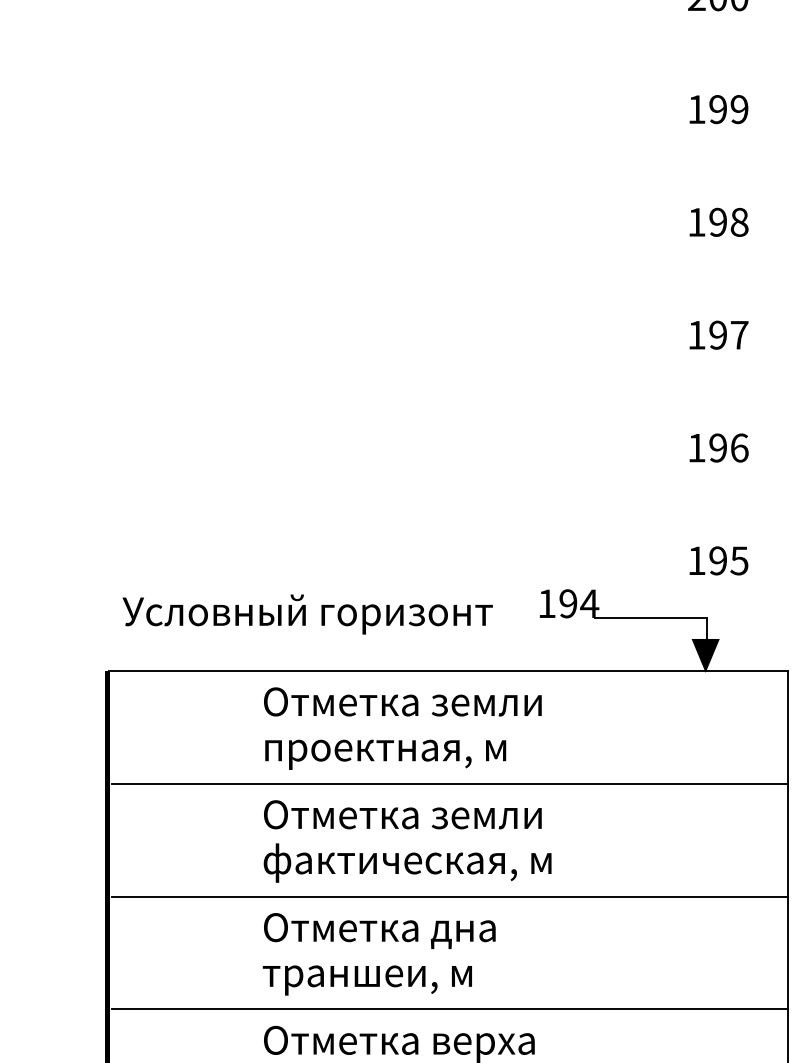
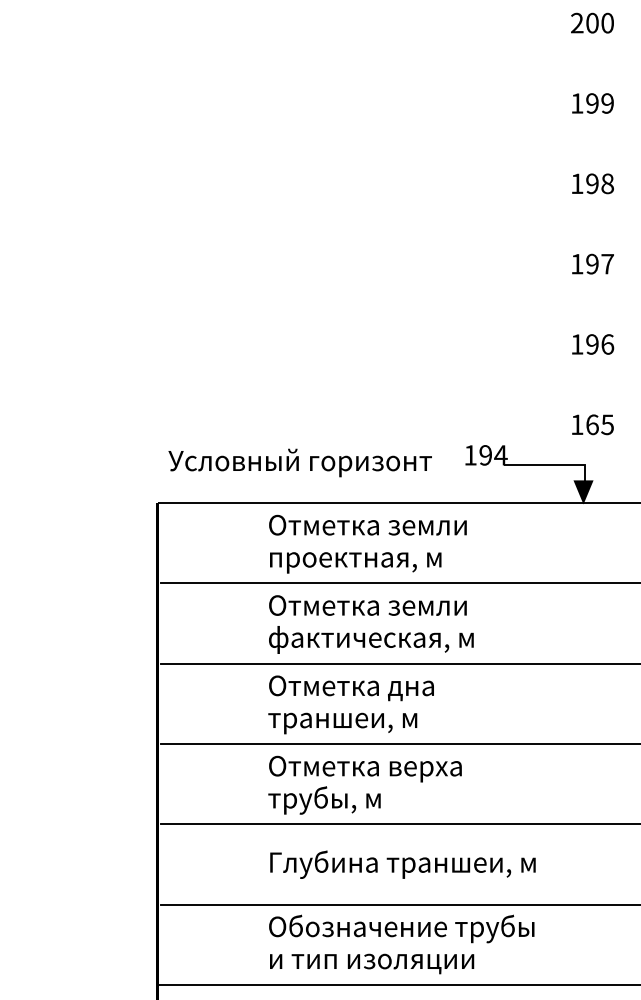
text: (718, 560) -> (592, 424), 195 -> 165

